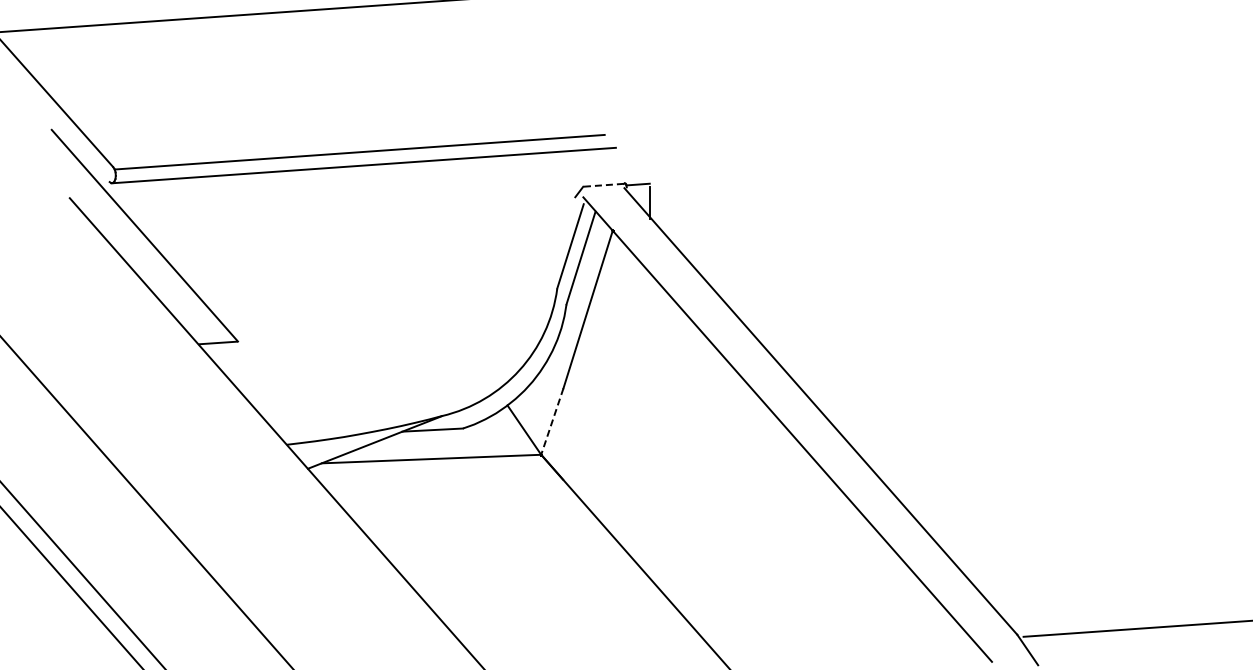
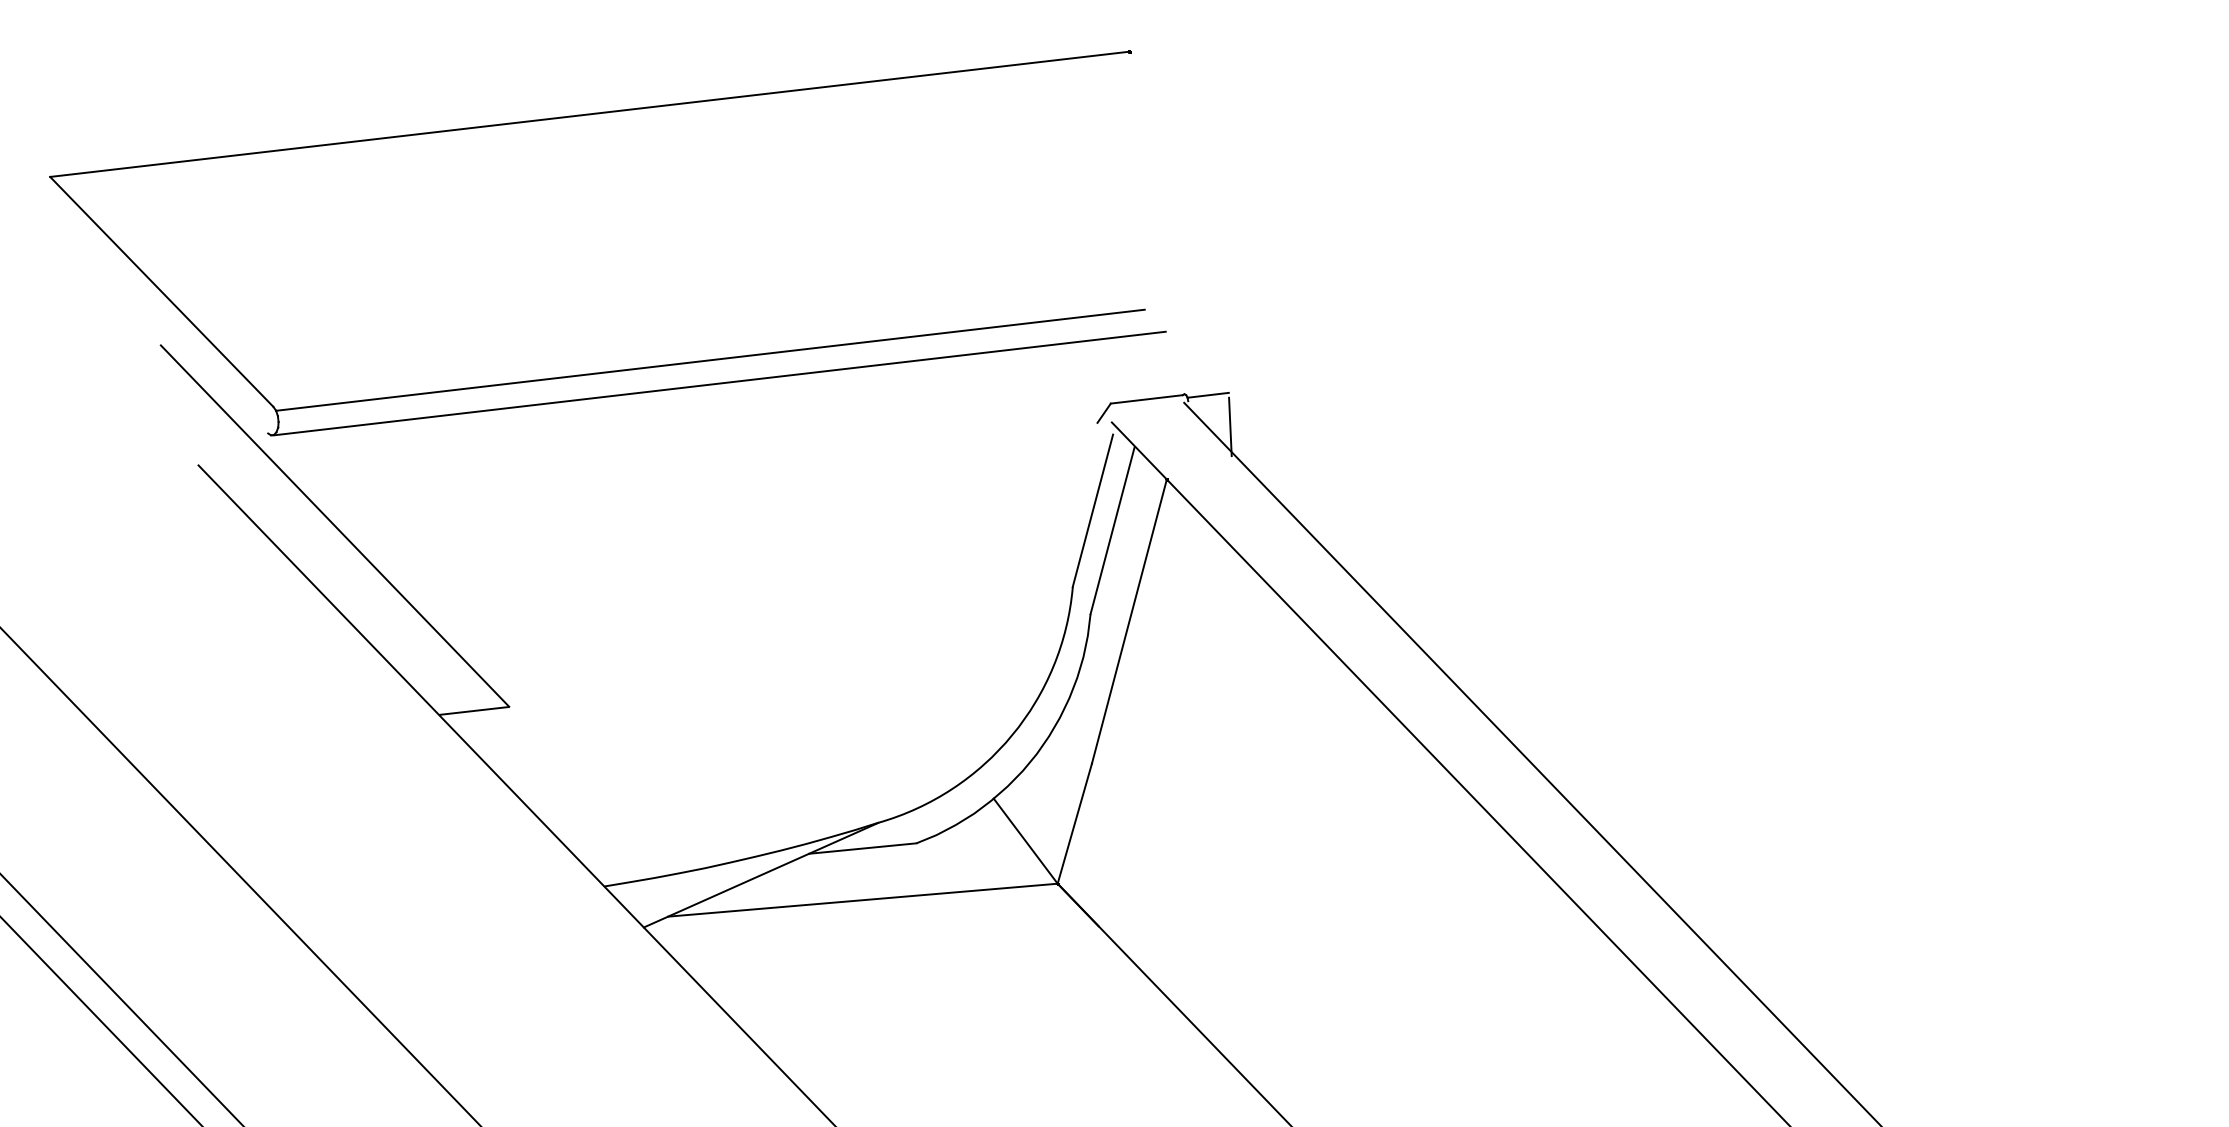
line: (603, 185) -> (1146, 399), dashed -> solid
line: (552, 422) -> (1075, 825), dashed -> solid

